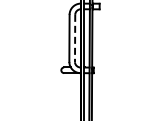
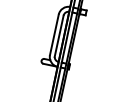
line: (75, 38) -> (59, 36), dashed -> solid

